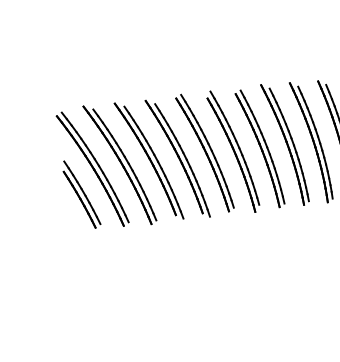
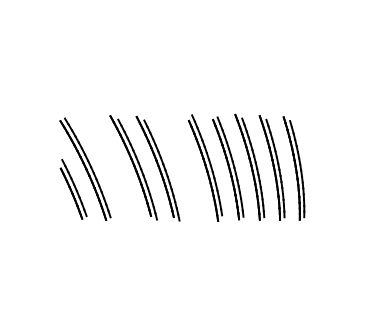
part: (204, 153) -> (181, 166), removed
part: (119, 165) -> (108, 168), removed

